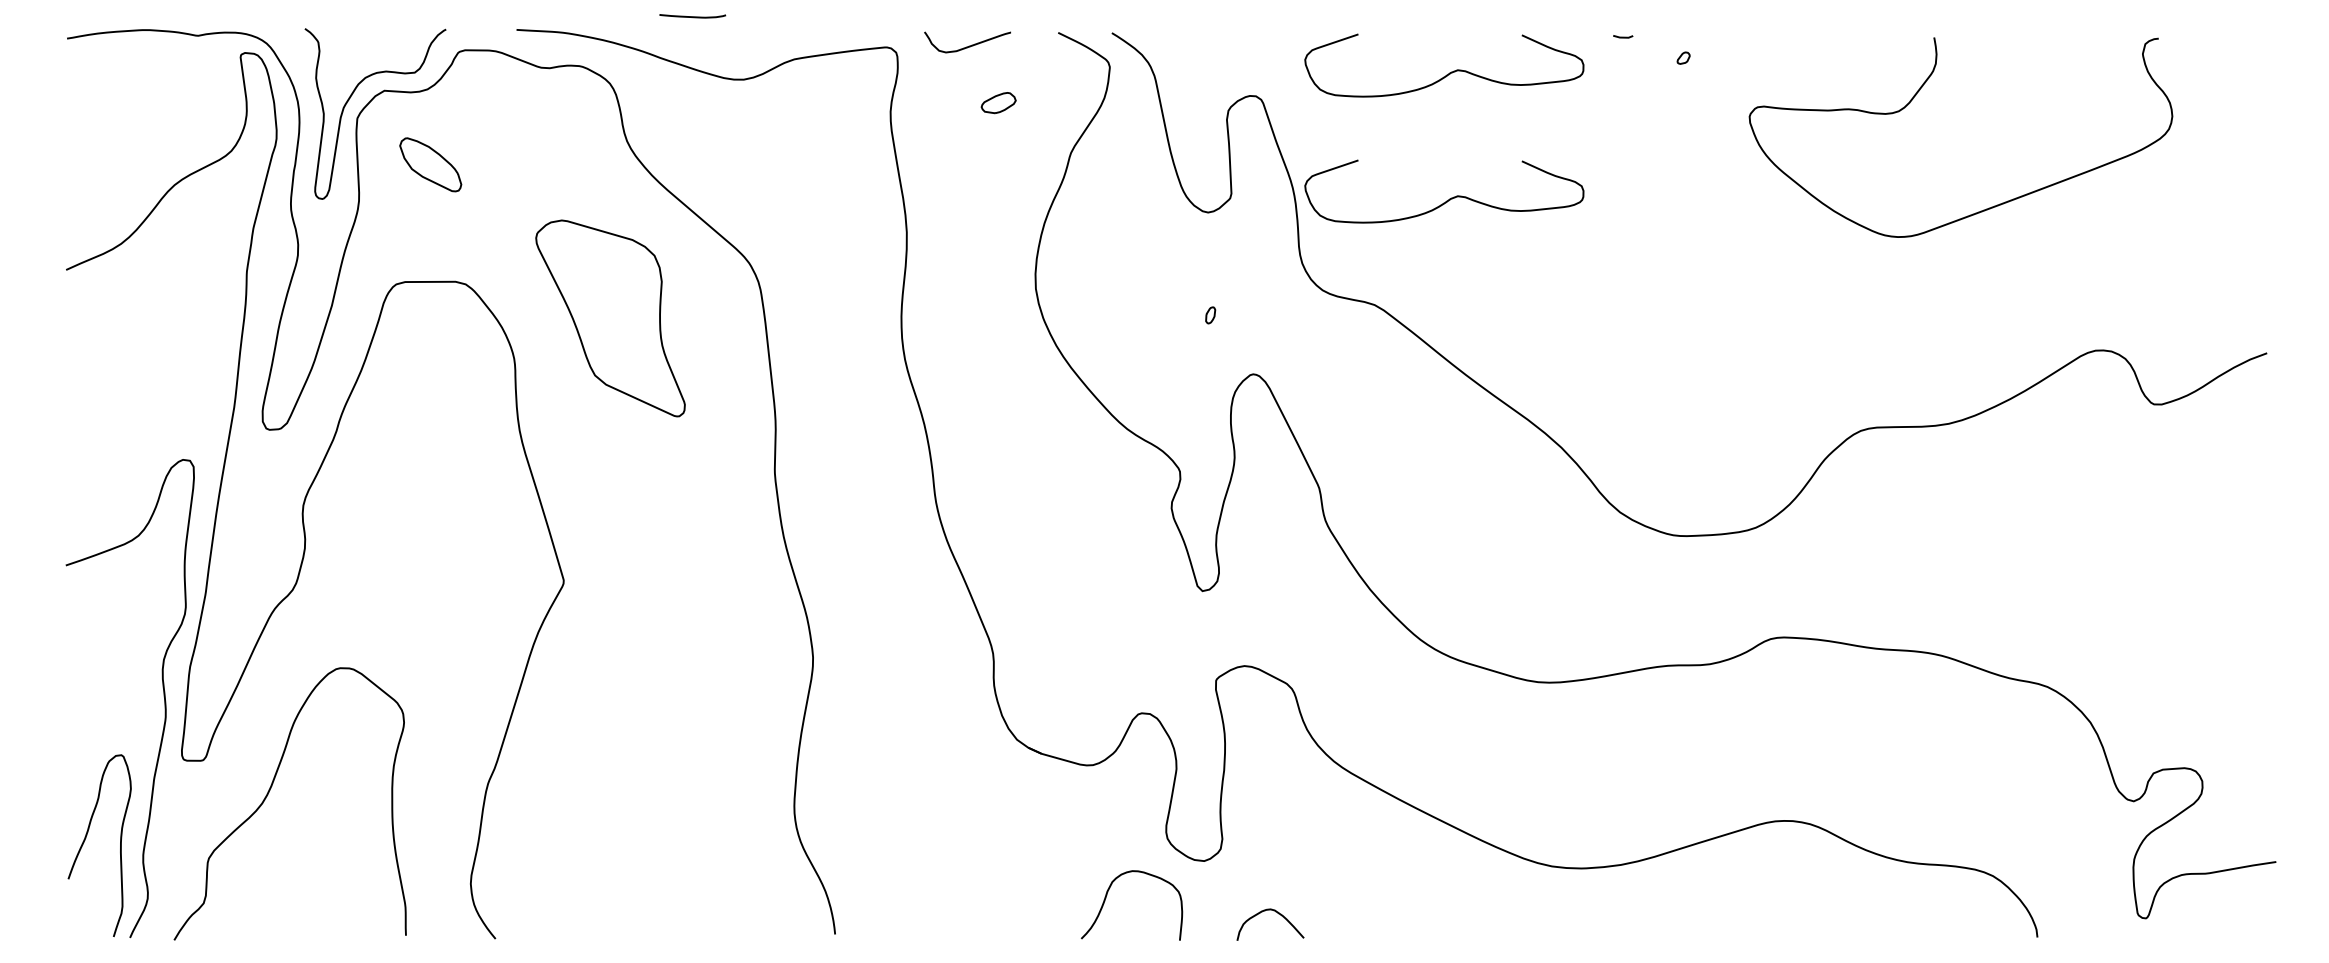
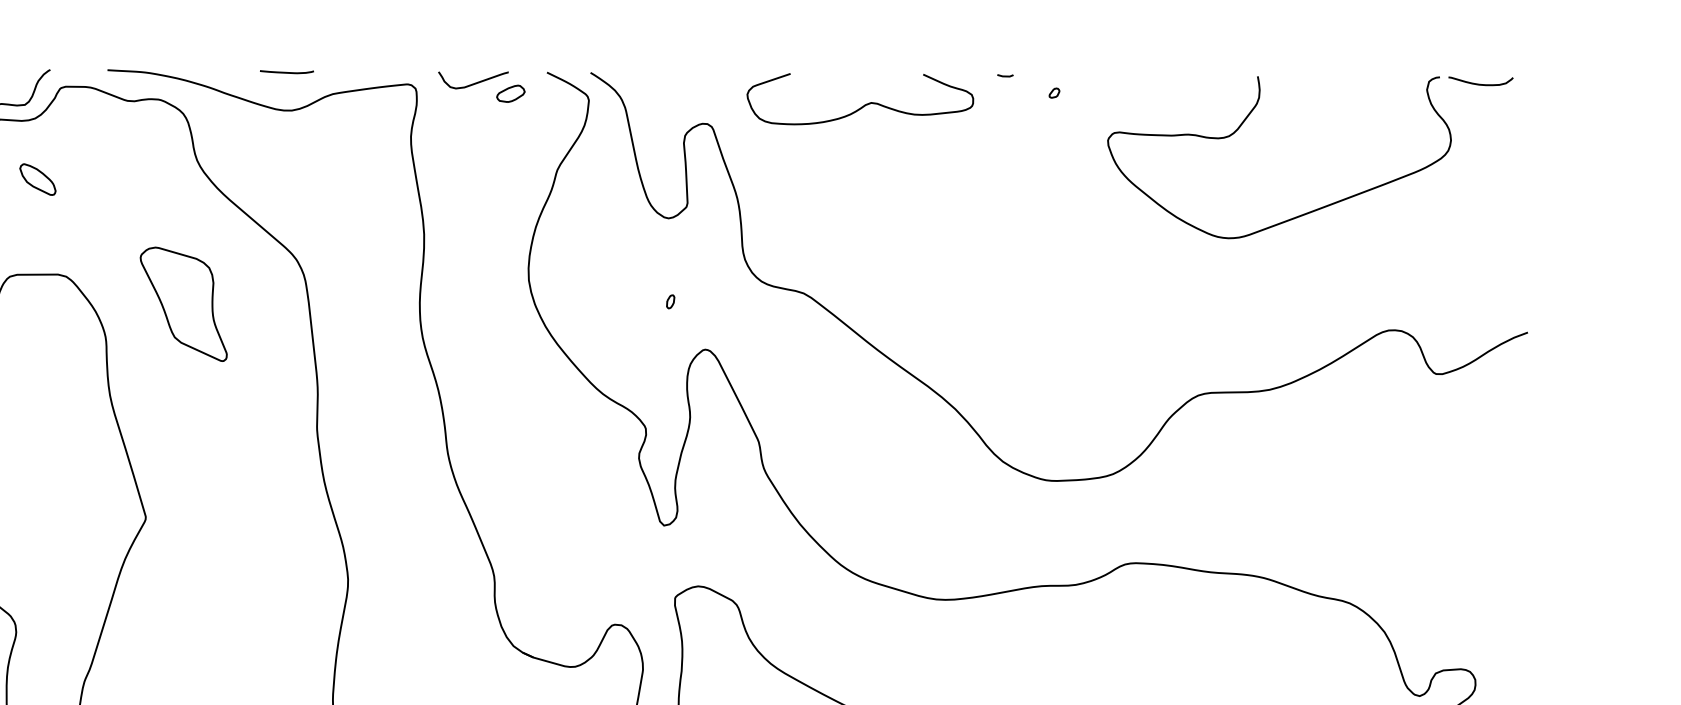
curve: (692, 16) -> (286, 72), moved
curve: (2207, 46) -> (1479, 83), added
part: (998, 103) -> (510, 94), moved
part: (430, 164) -> (37, 179), size x0.71
curve: (1449, 198) -> (864, 206), removed
part: (610, 318) -> (183, 304), size x0.71

